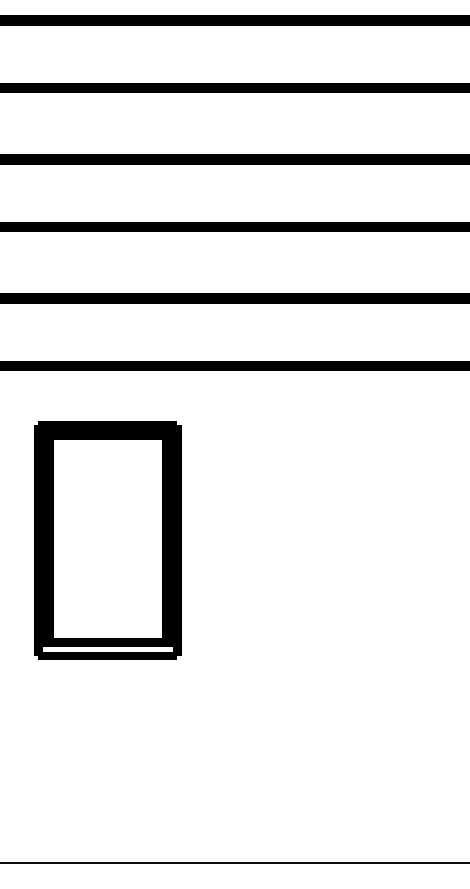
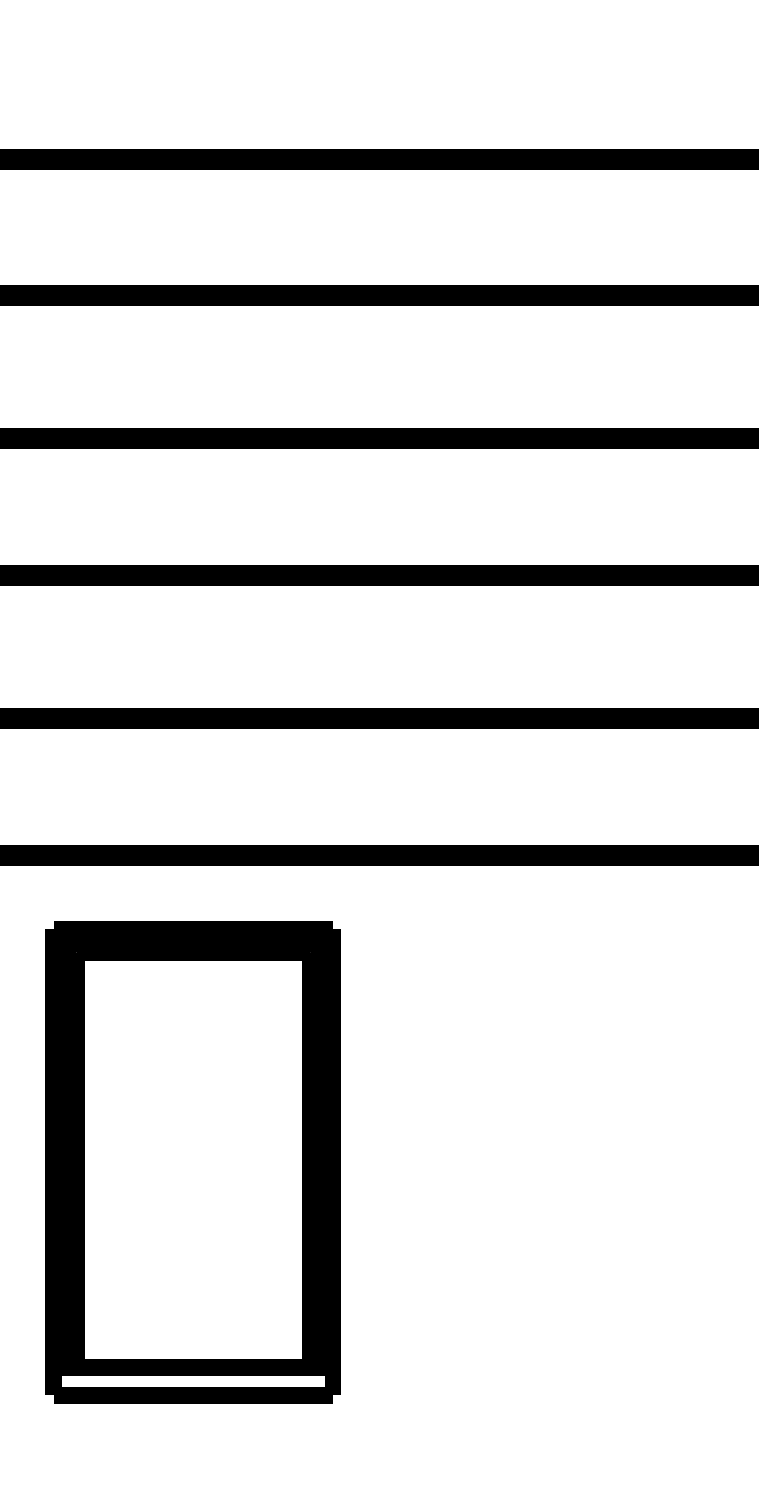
part: (107, 540) -> (192, 1162), moved

